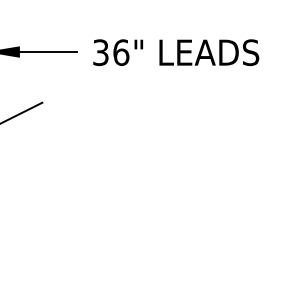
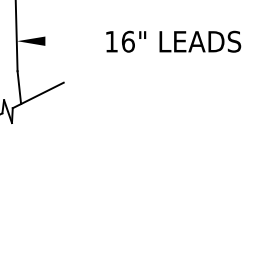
line: (48, 52) -> (68, 41), removed
text: (100, 52) -> (111, 41), 36" -> 16"

